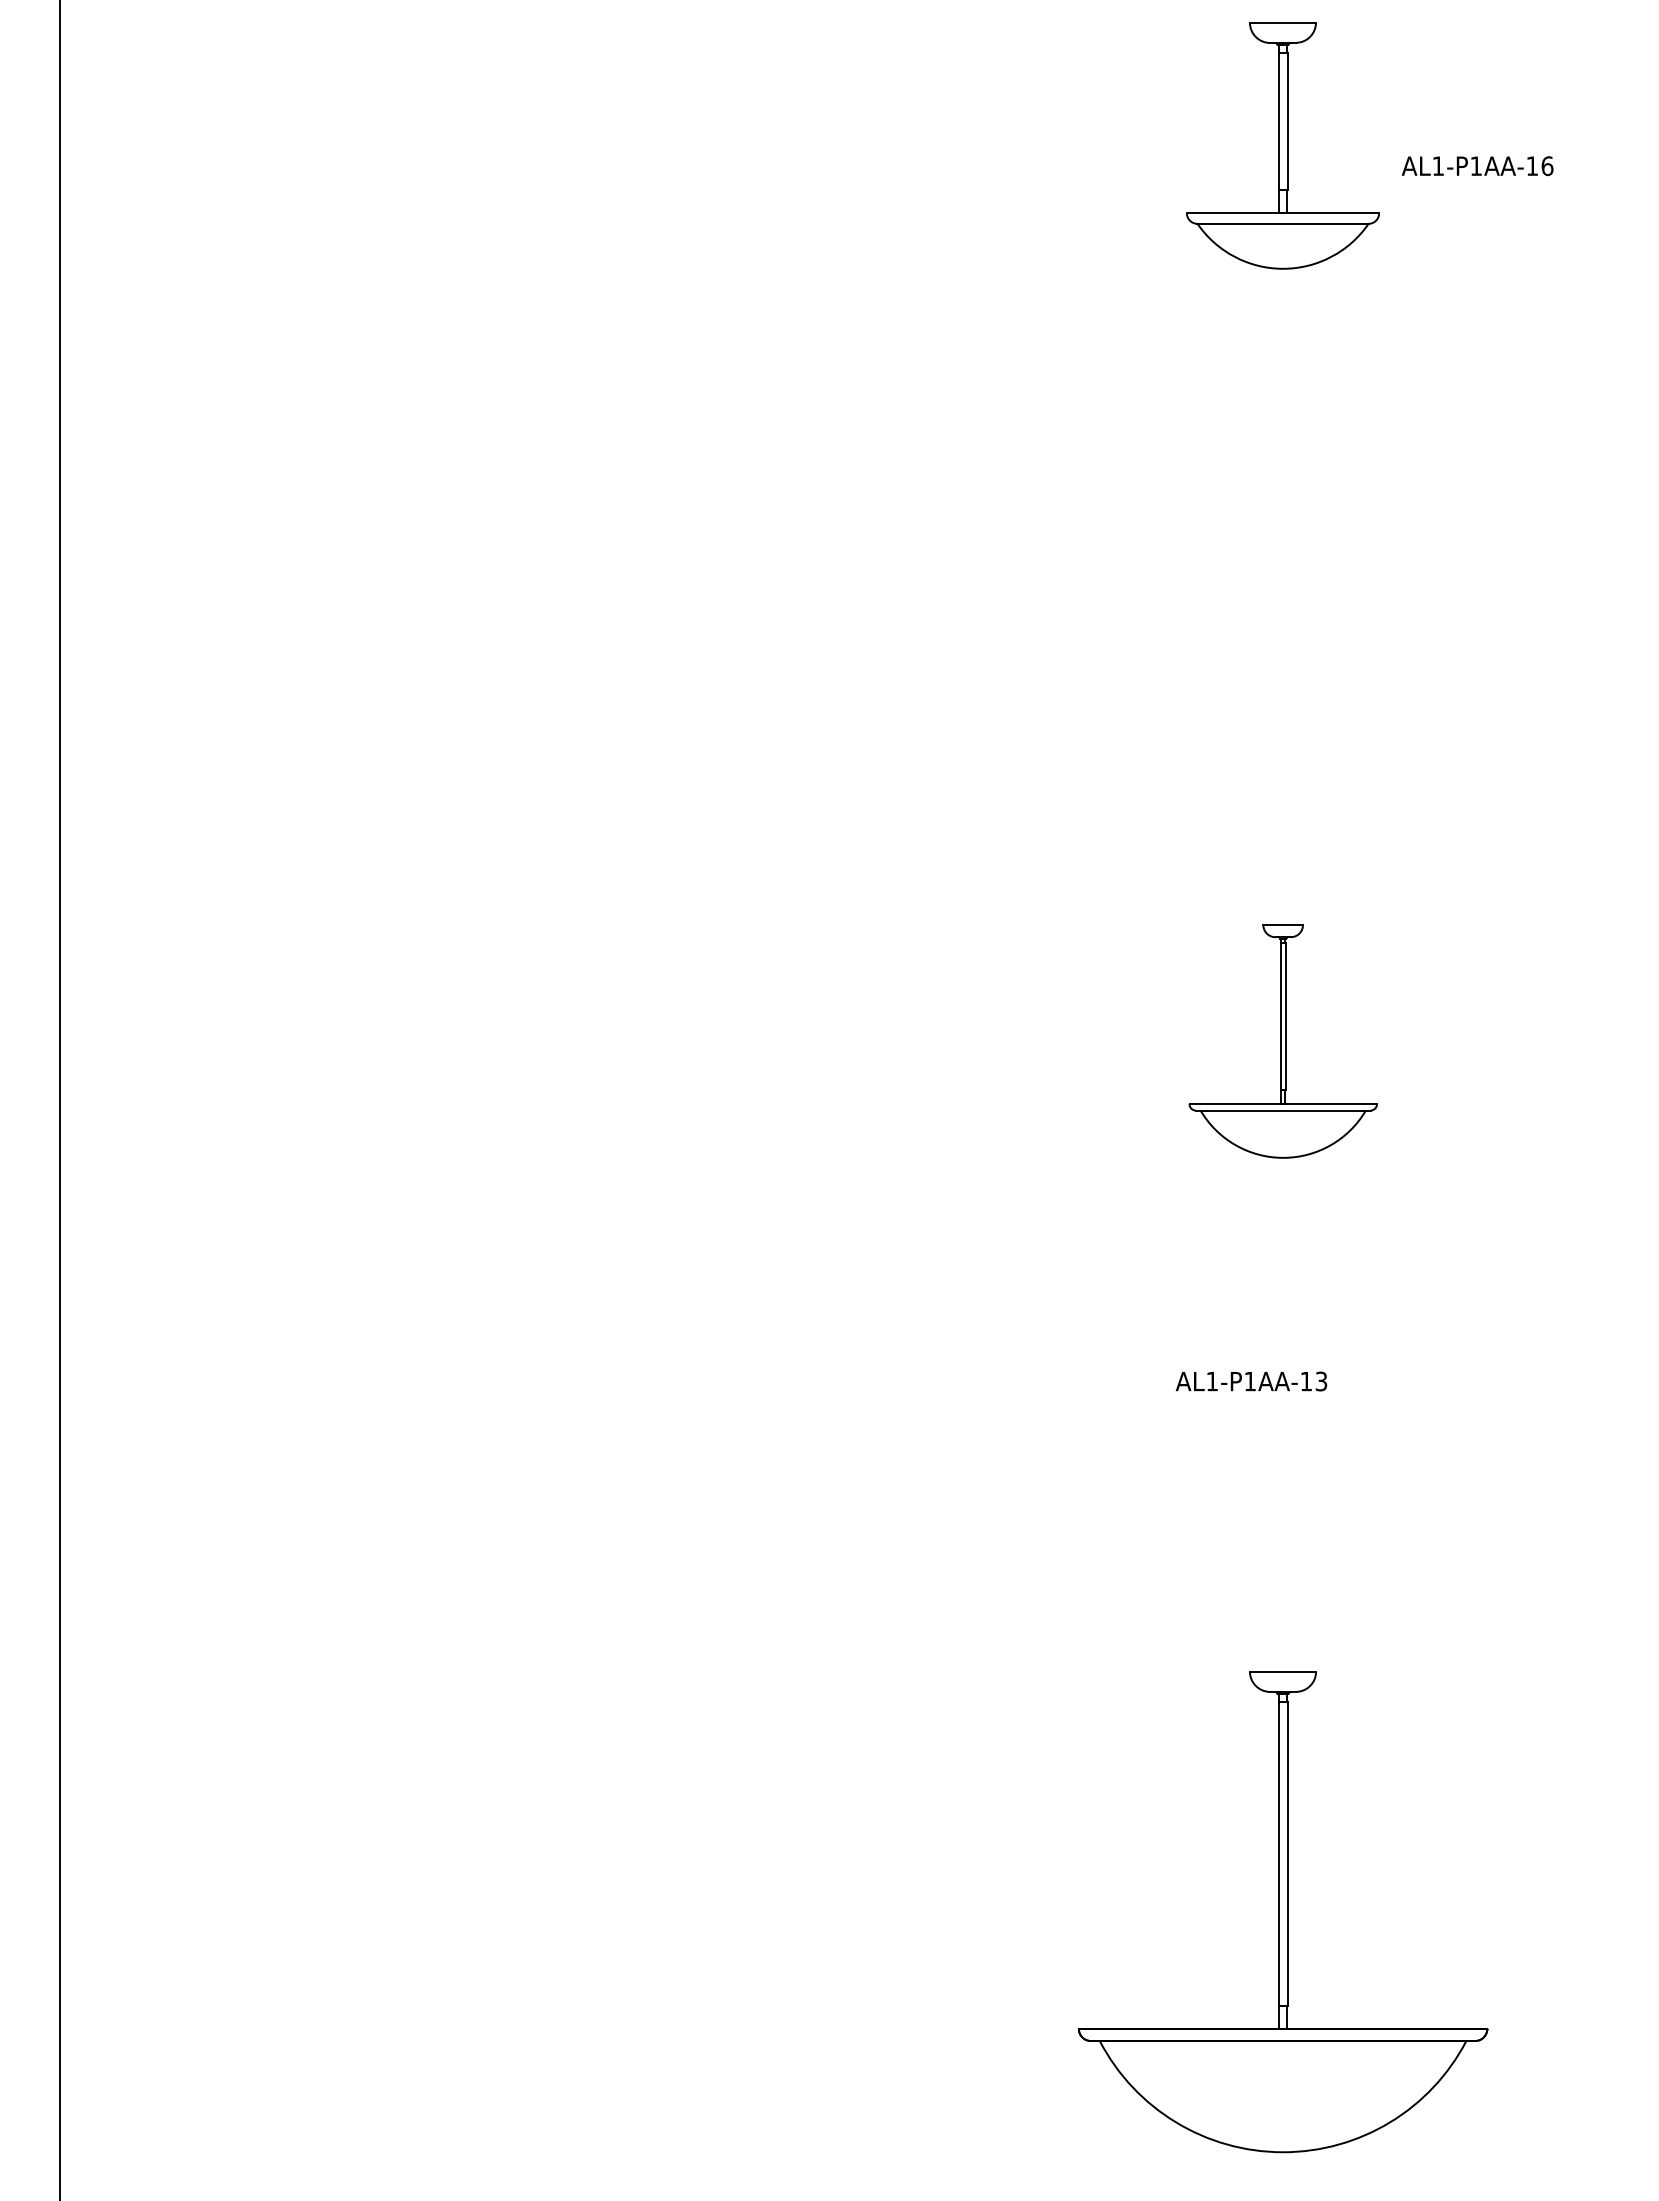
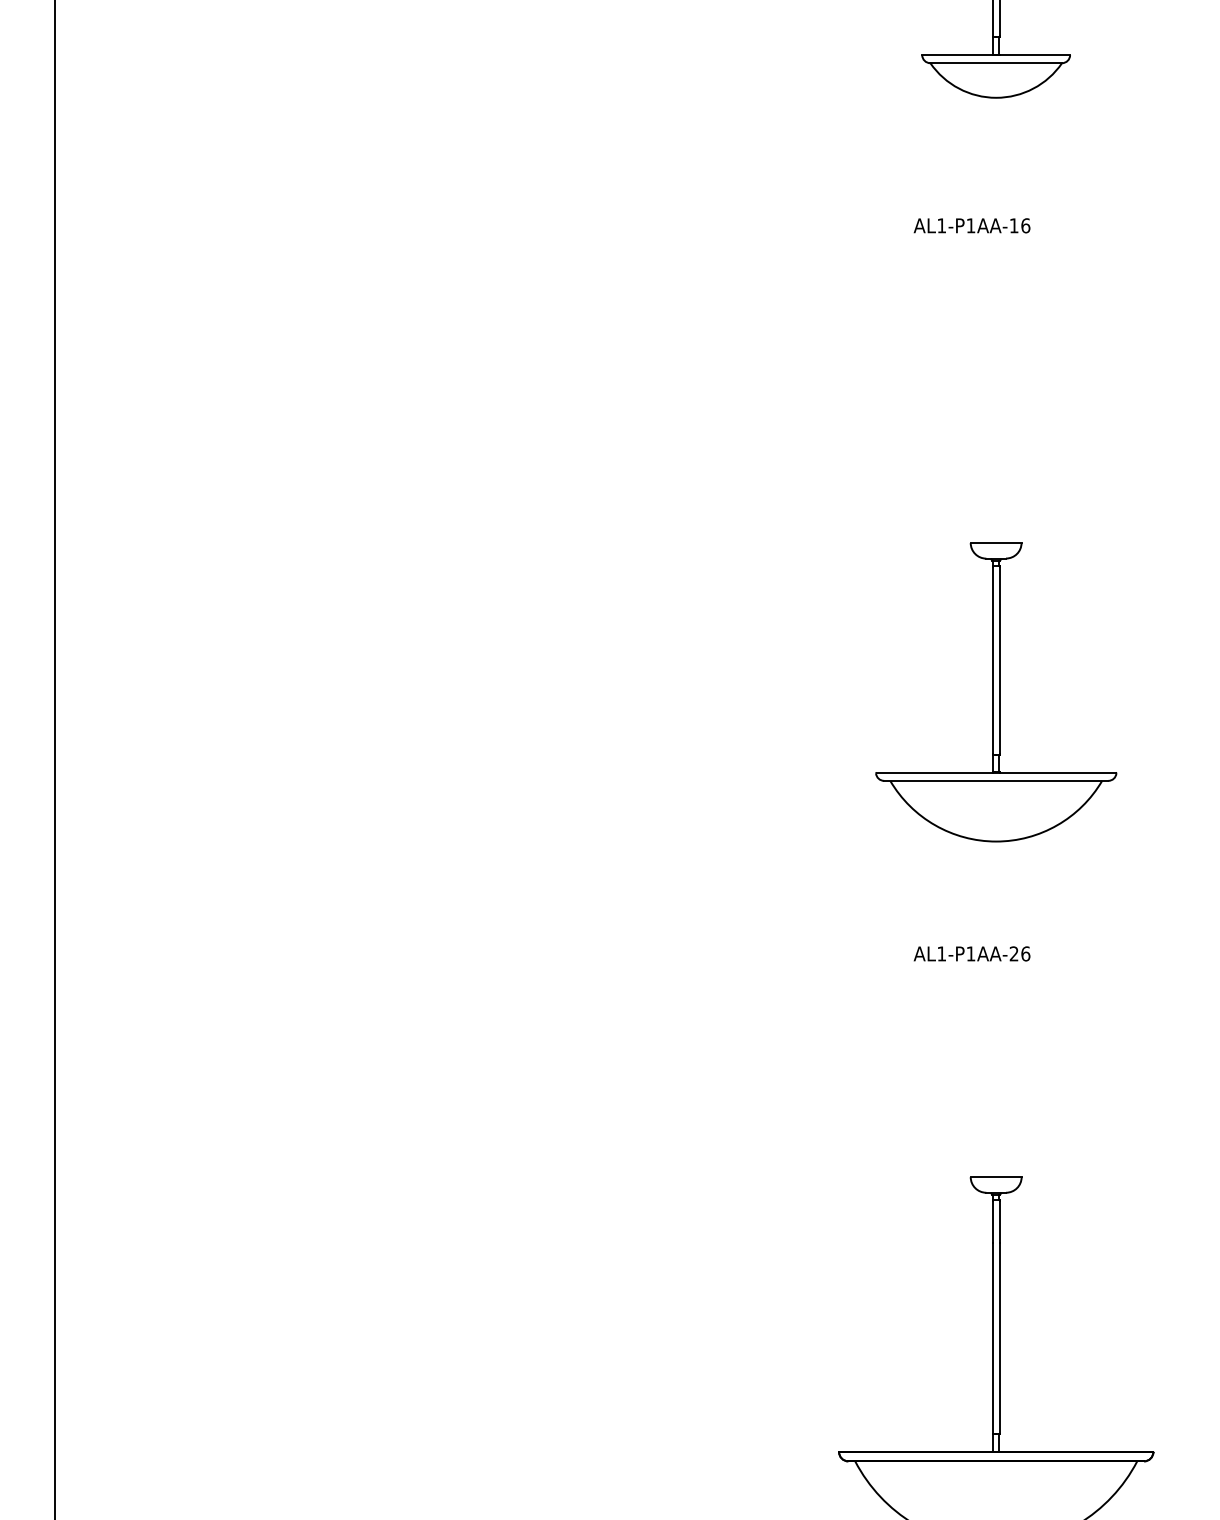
text: (1477, 166) -> (971, 226), moved
part: (1283, 1041) -> (996, 692), size x1.67
text: (1313, 1381) -> (1019, 953), AL1-P1AA-13 -> AL1-P1AA-26

